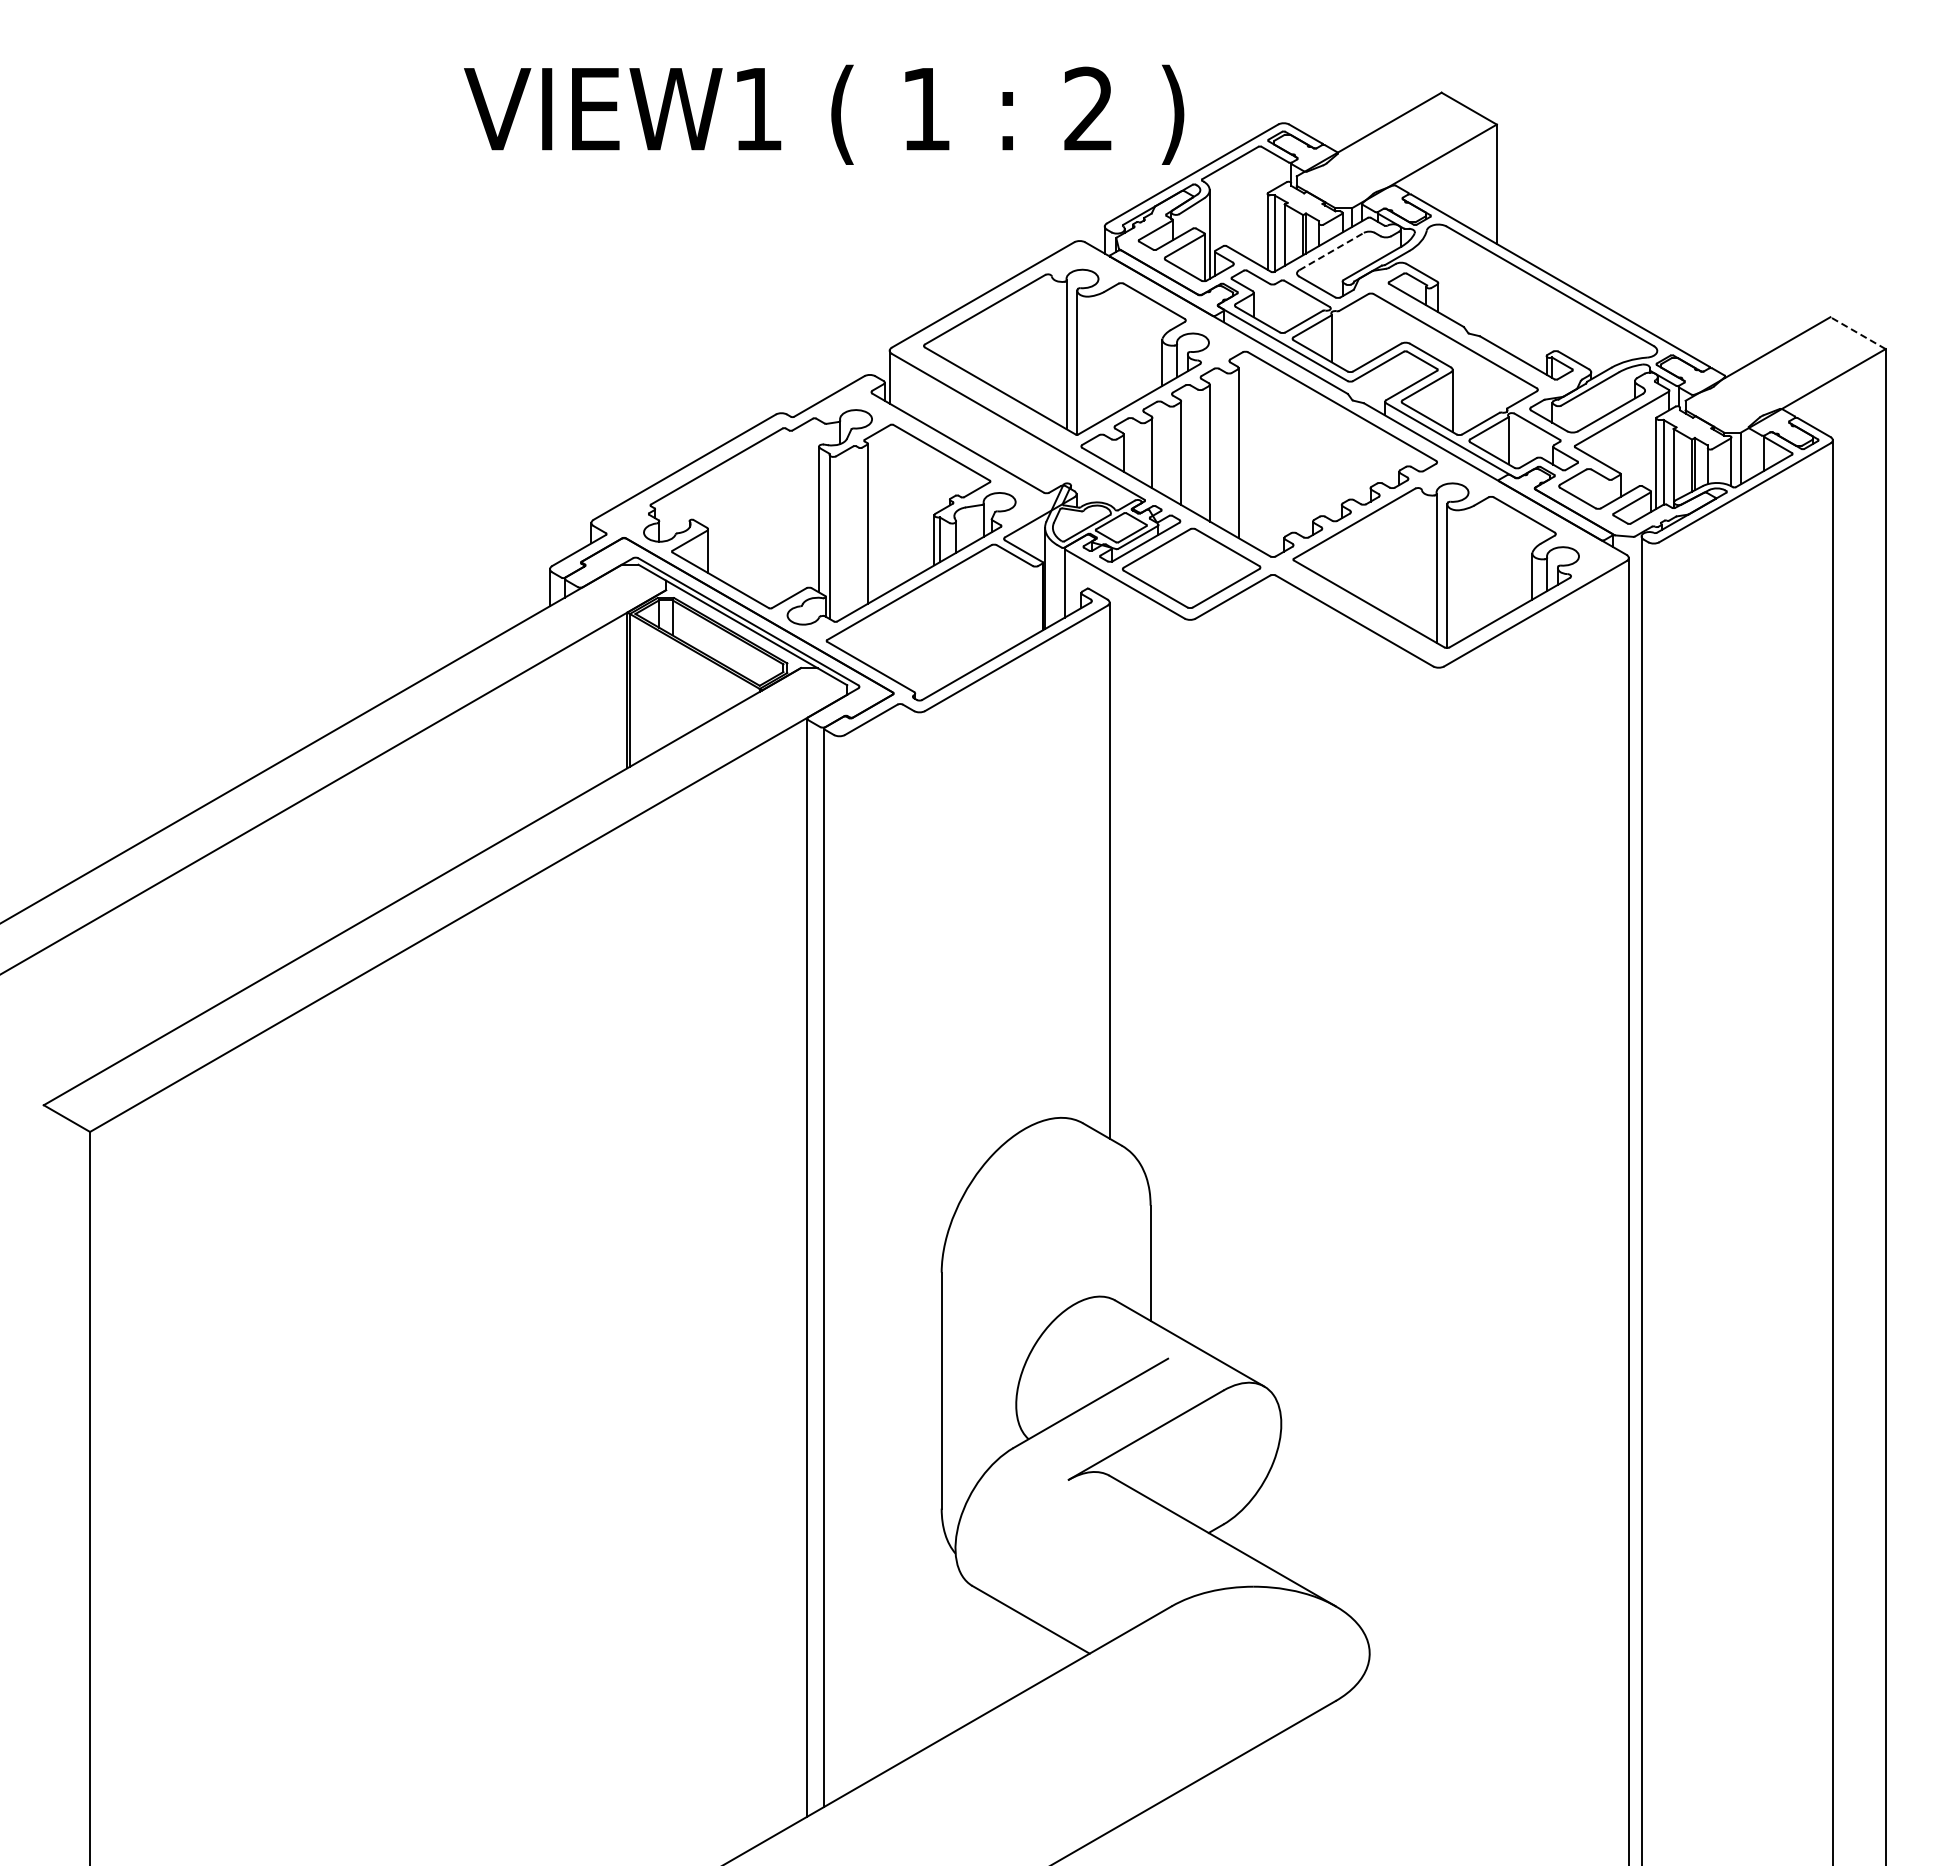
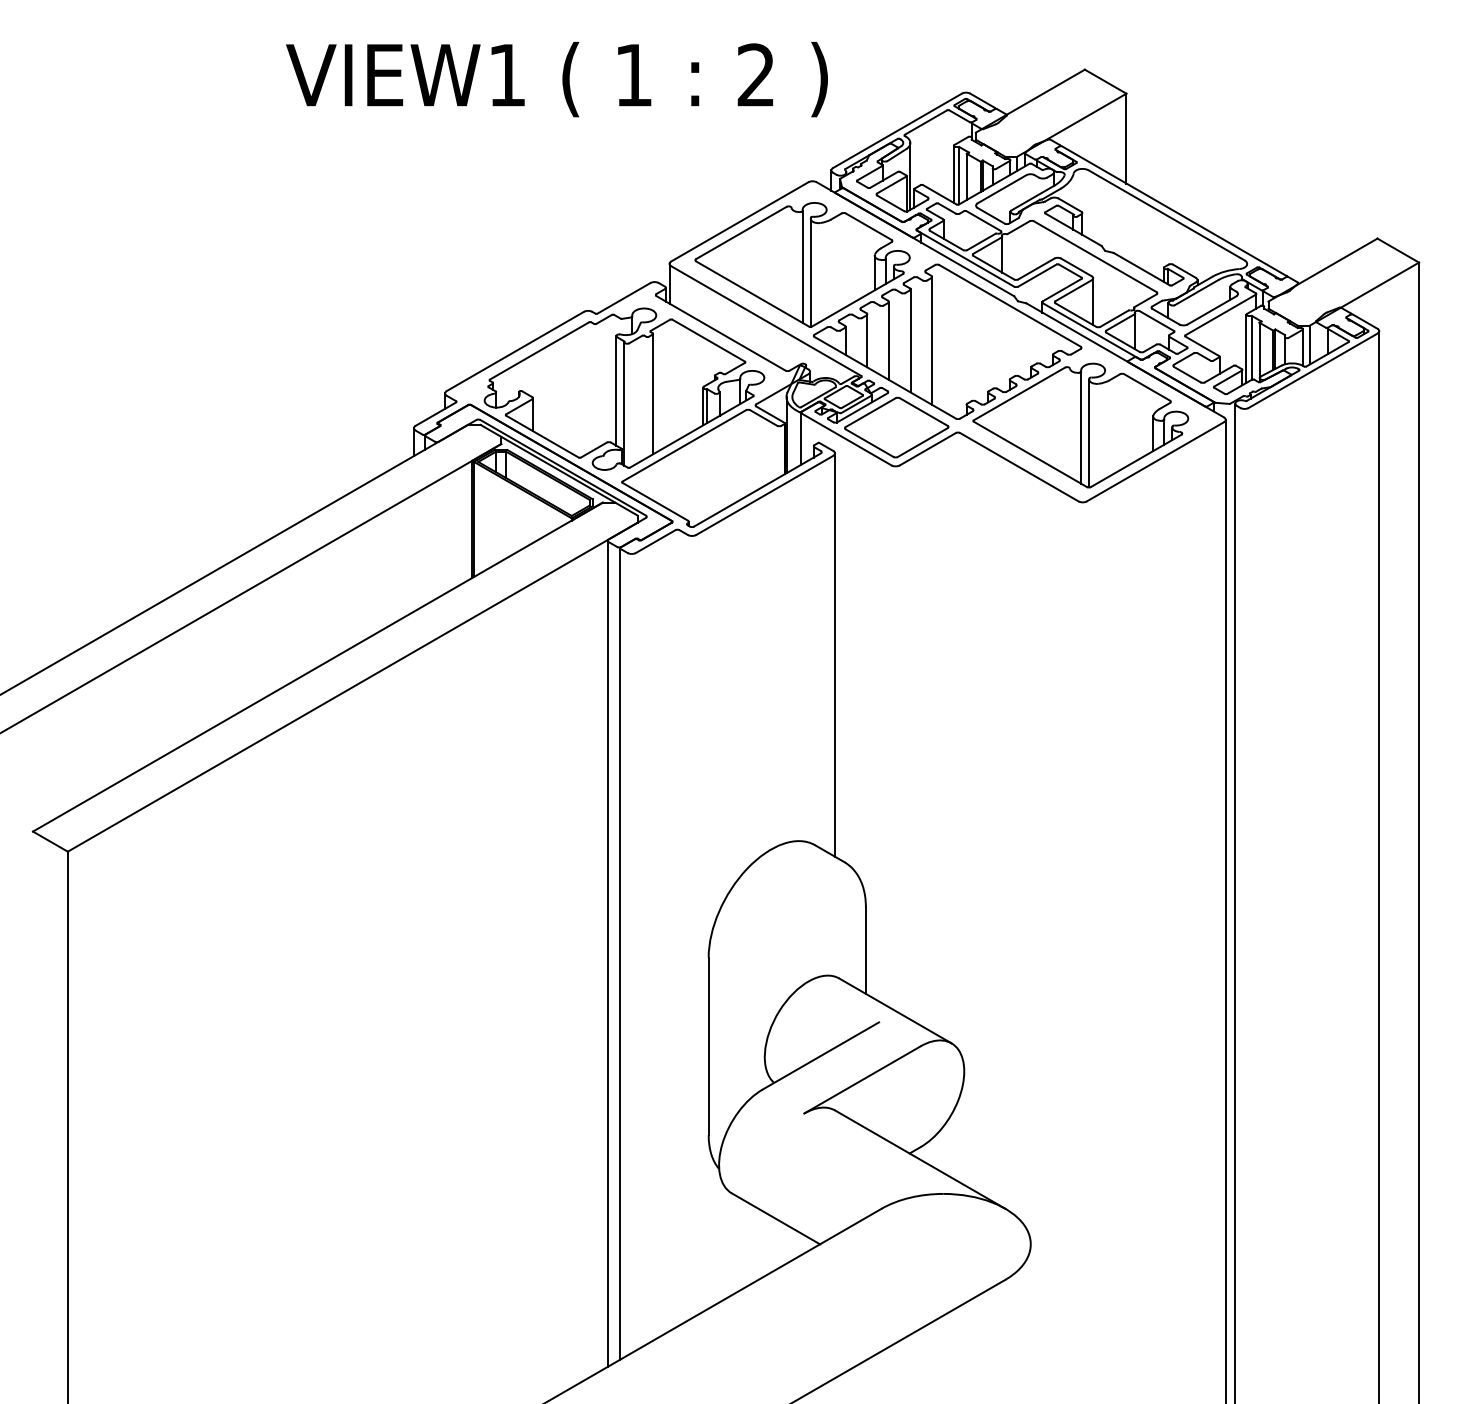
text: (824, 114) -> (557, 79), moved
line: (1332, 251) -> (1002, 189), dashed -> solid
line: (1858, 333) -> (1398, 250), dashed -> solid

